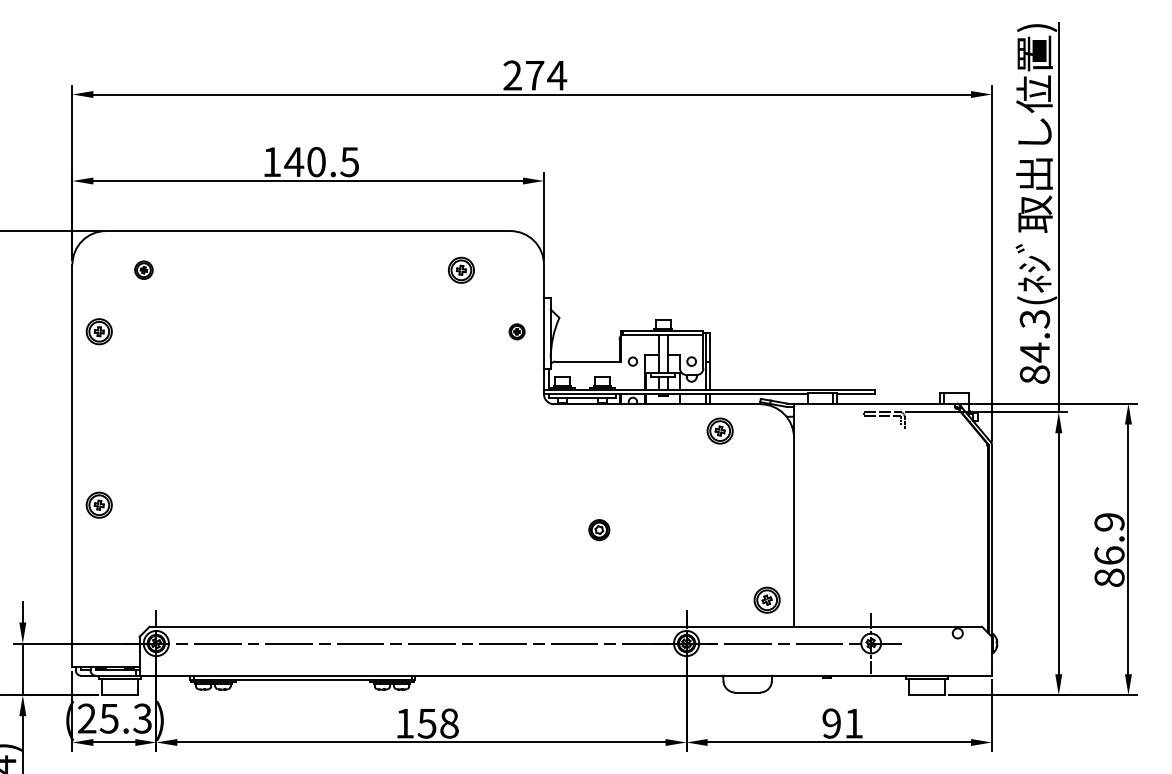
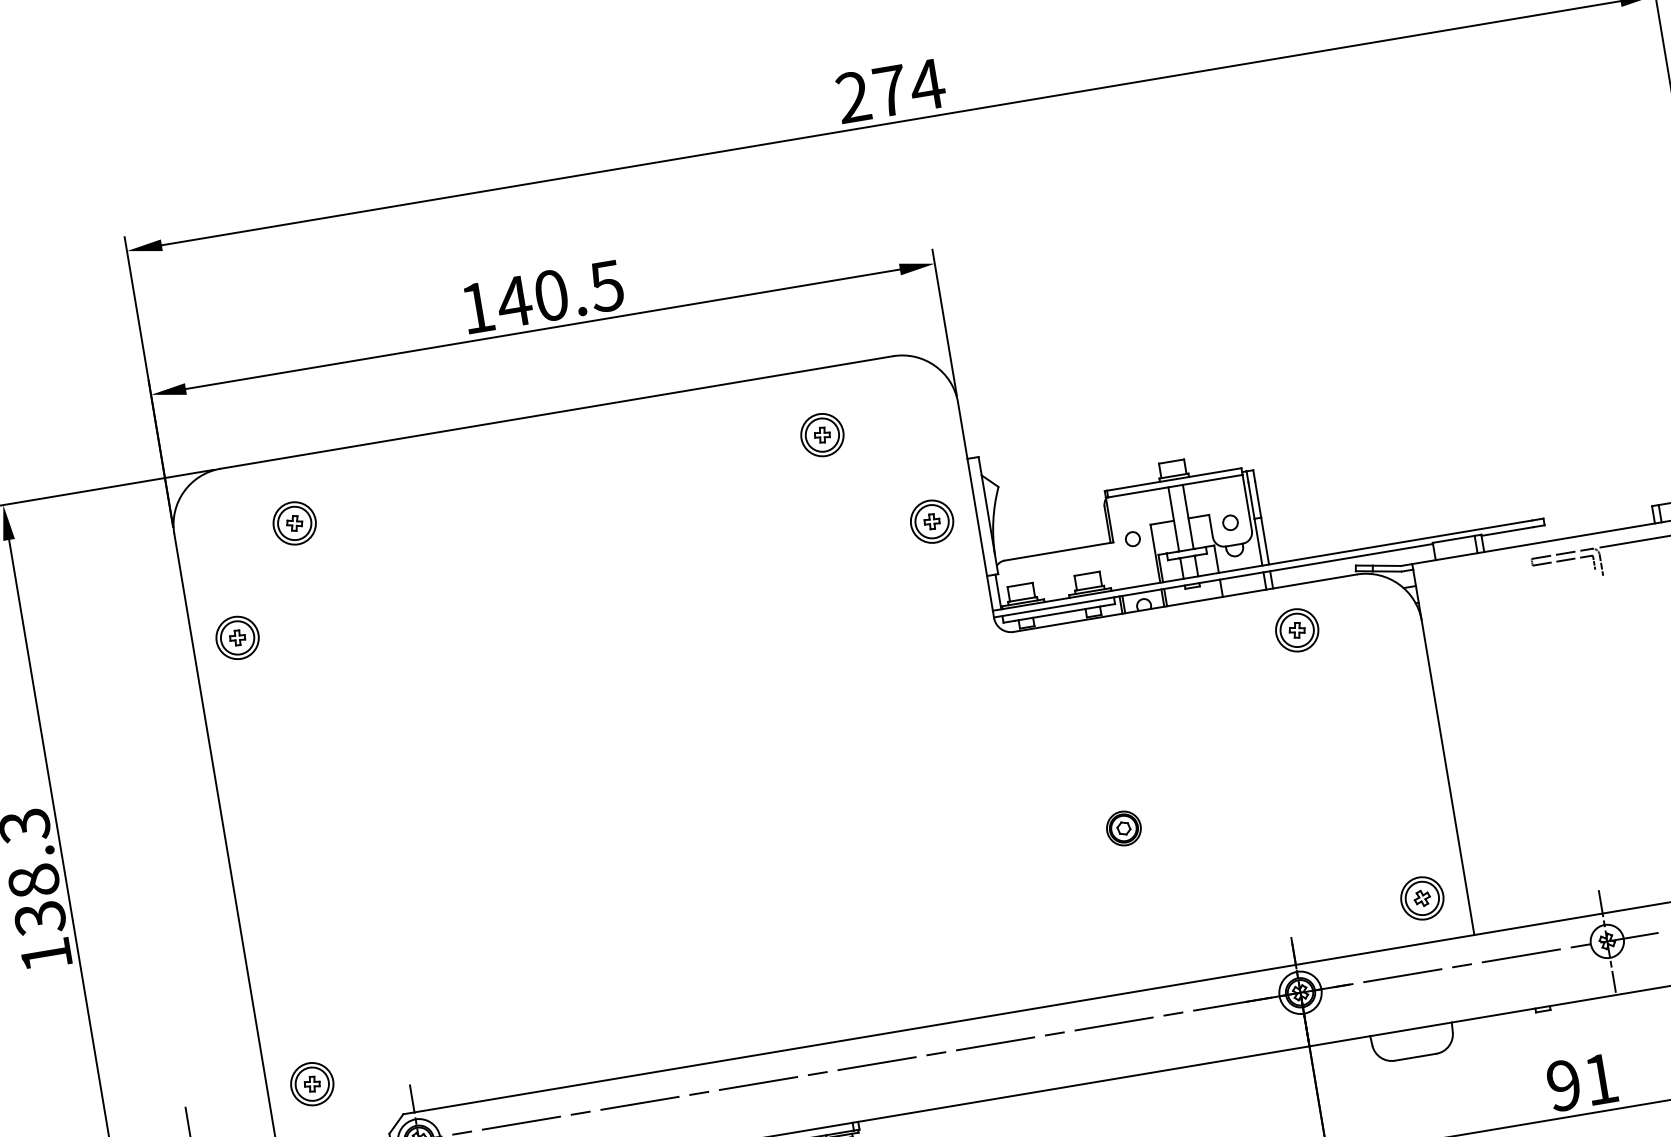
part: (143, 269) -> (293, 522), size x1.43
part: (516, 331) -> (930, 521), size x1.67
part: (98, 504) -> (310, 1083), moved

